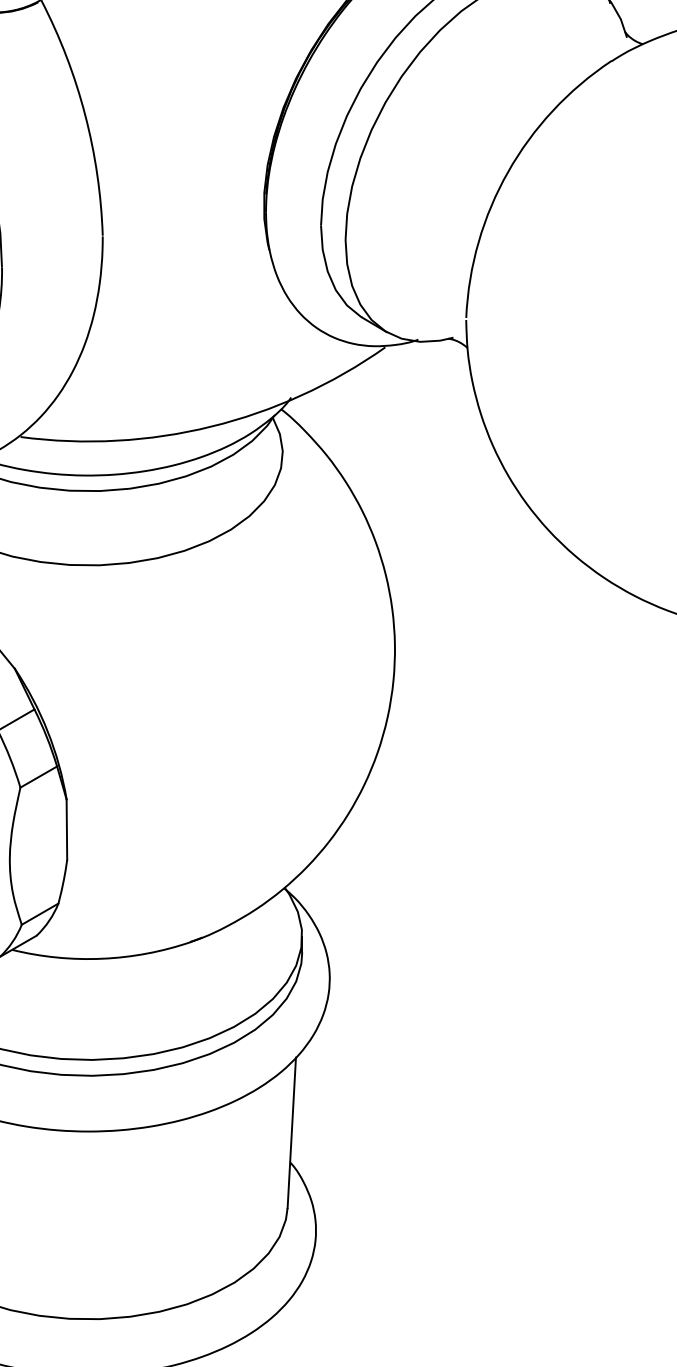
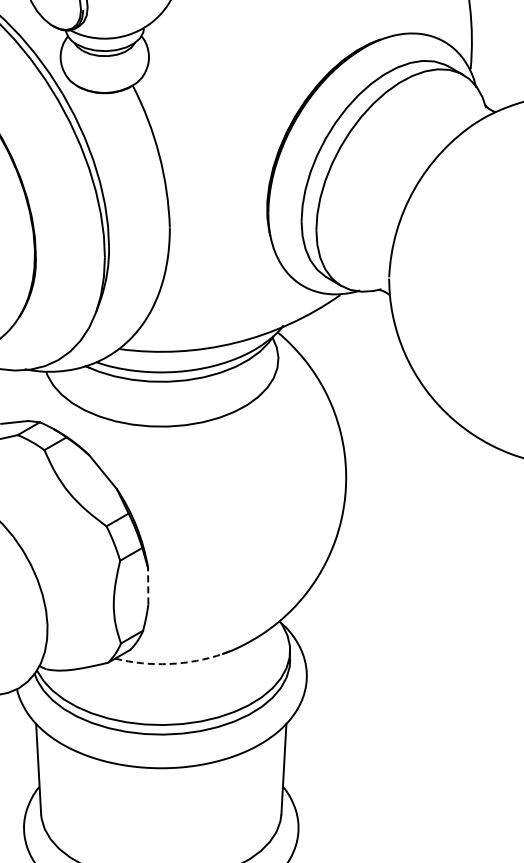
line: (67, 828) -> (148, 585), solid -> dashed
arc: (102, 959) -> (169, 664), solid -> dashed

